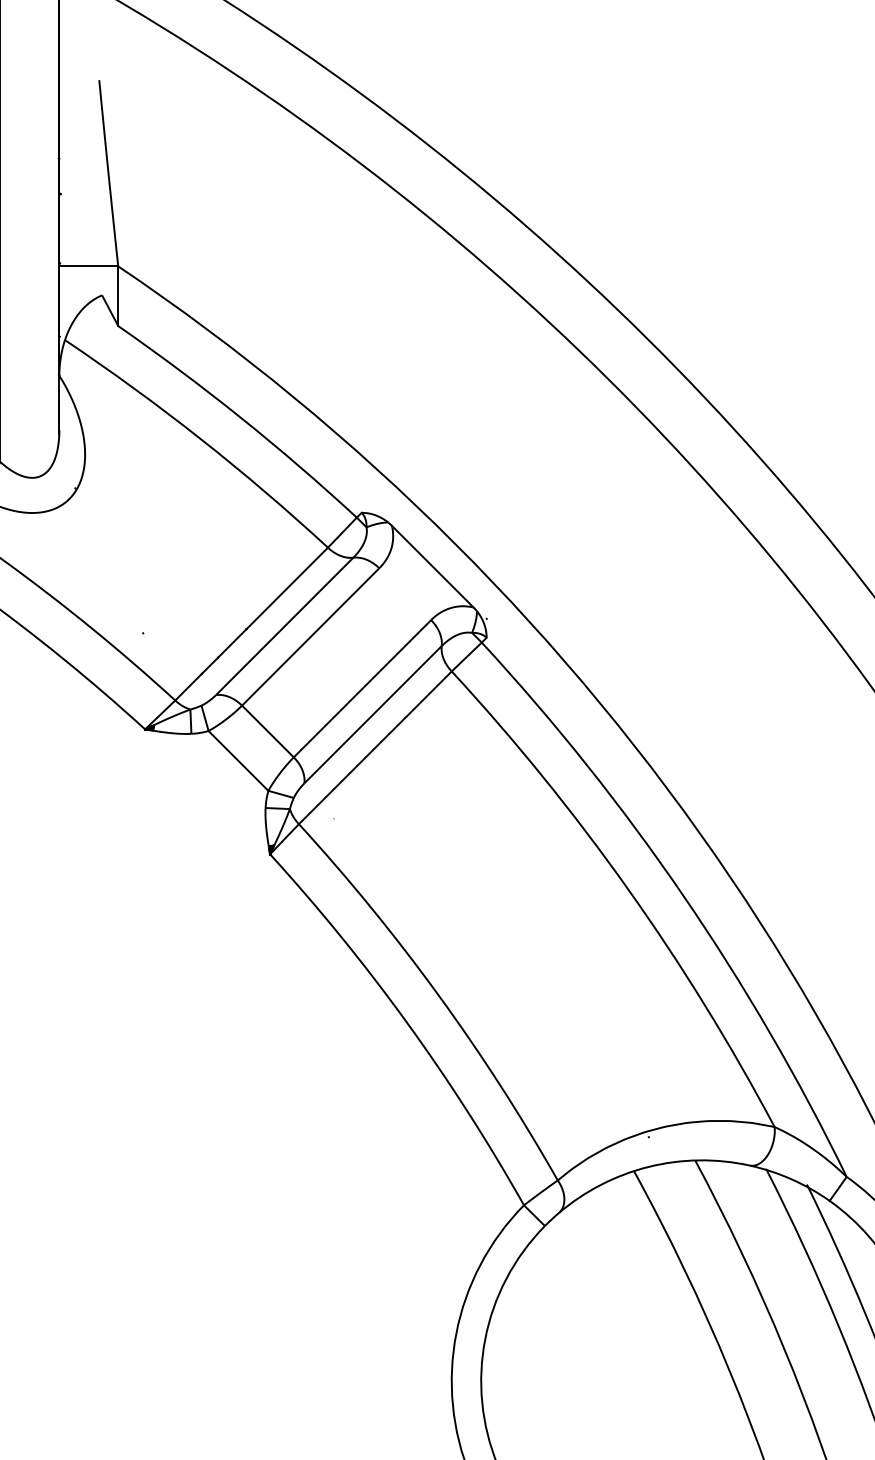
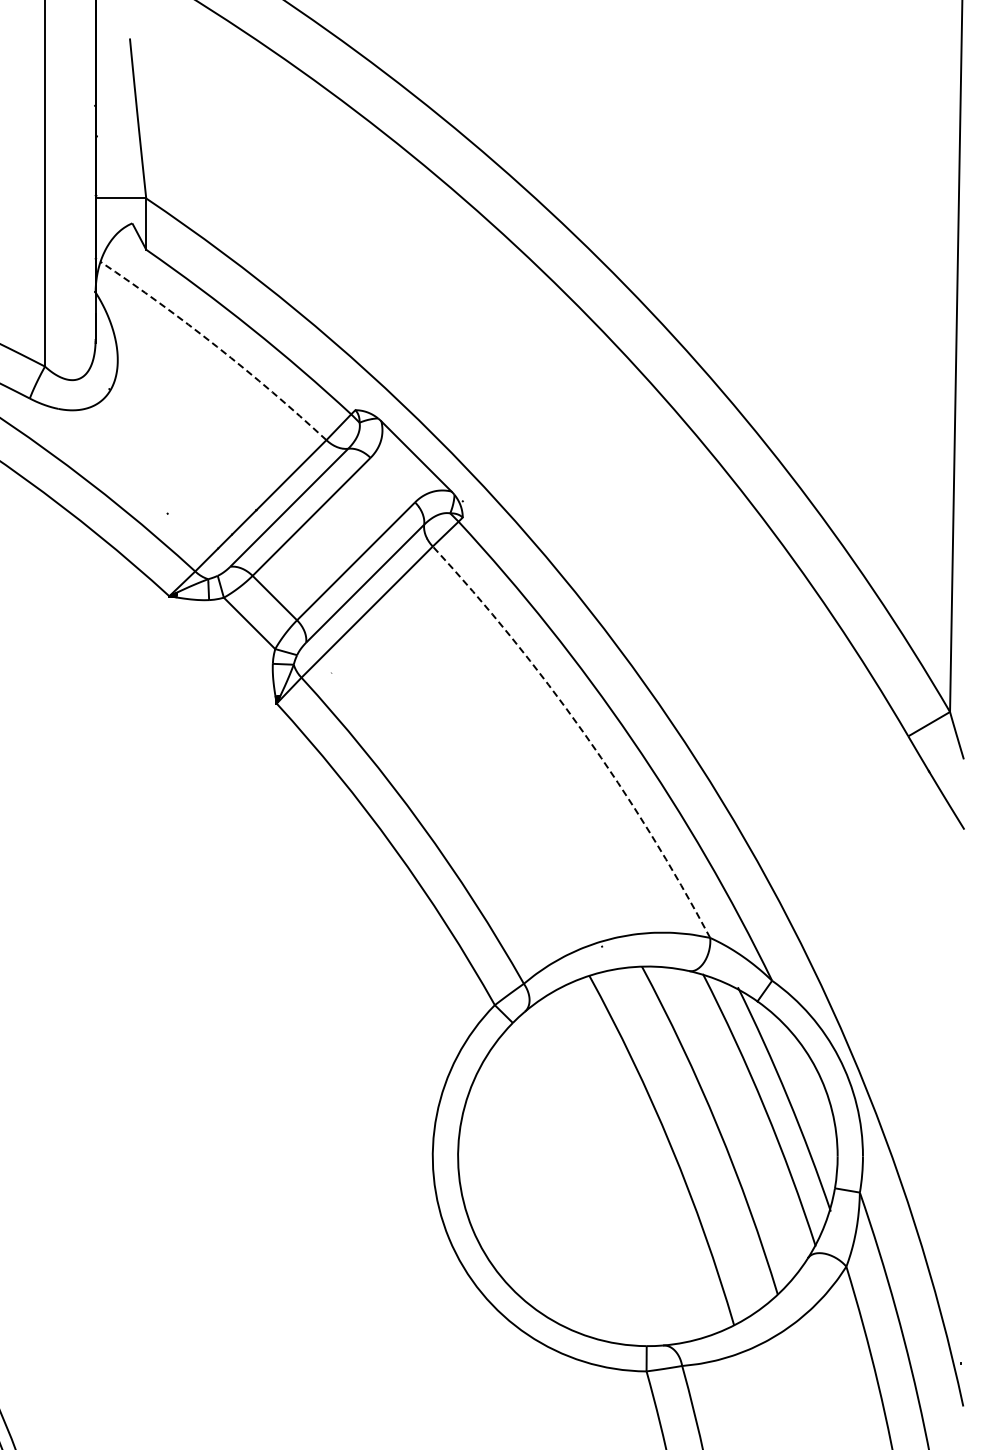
arc: (201, 438) -> (217, 346), solid -> dashed
arc: (628, 889) -> (584, 733), solid -> dashed

